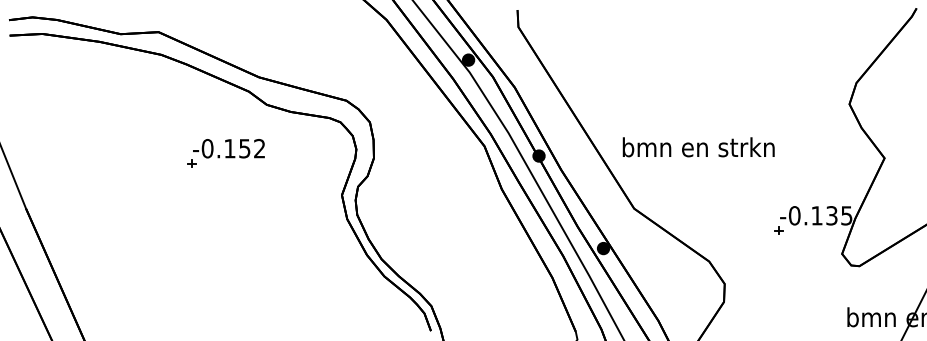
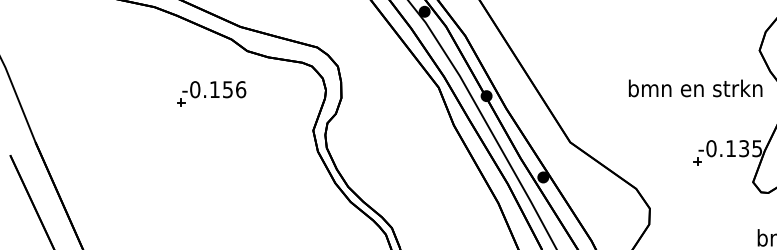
text: (698, 147) -> (695, 88), moved
text: (259, 148) -> (240, 89), -0.152 -> -0.156

